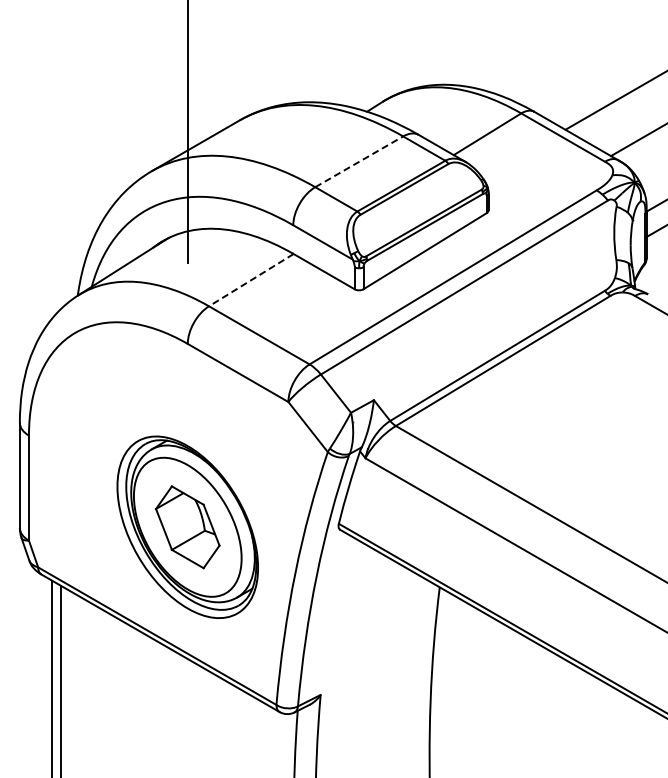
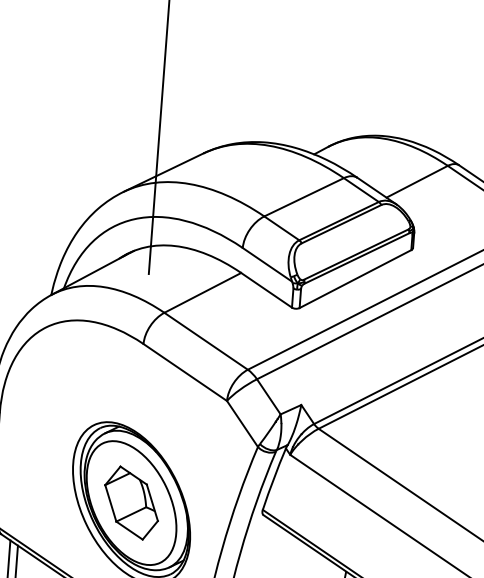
line: (359, 161) -> (304, 197), dashed -> solid
line: (251, 280) -> (202, 293), dashed -> solid

